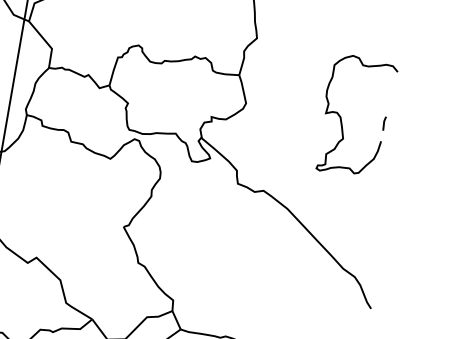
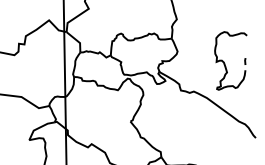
part: (354, 115) -> (230, 60), moved

